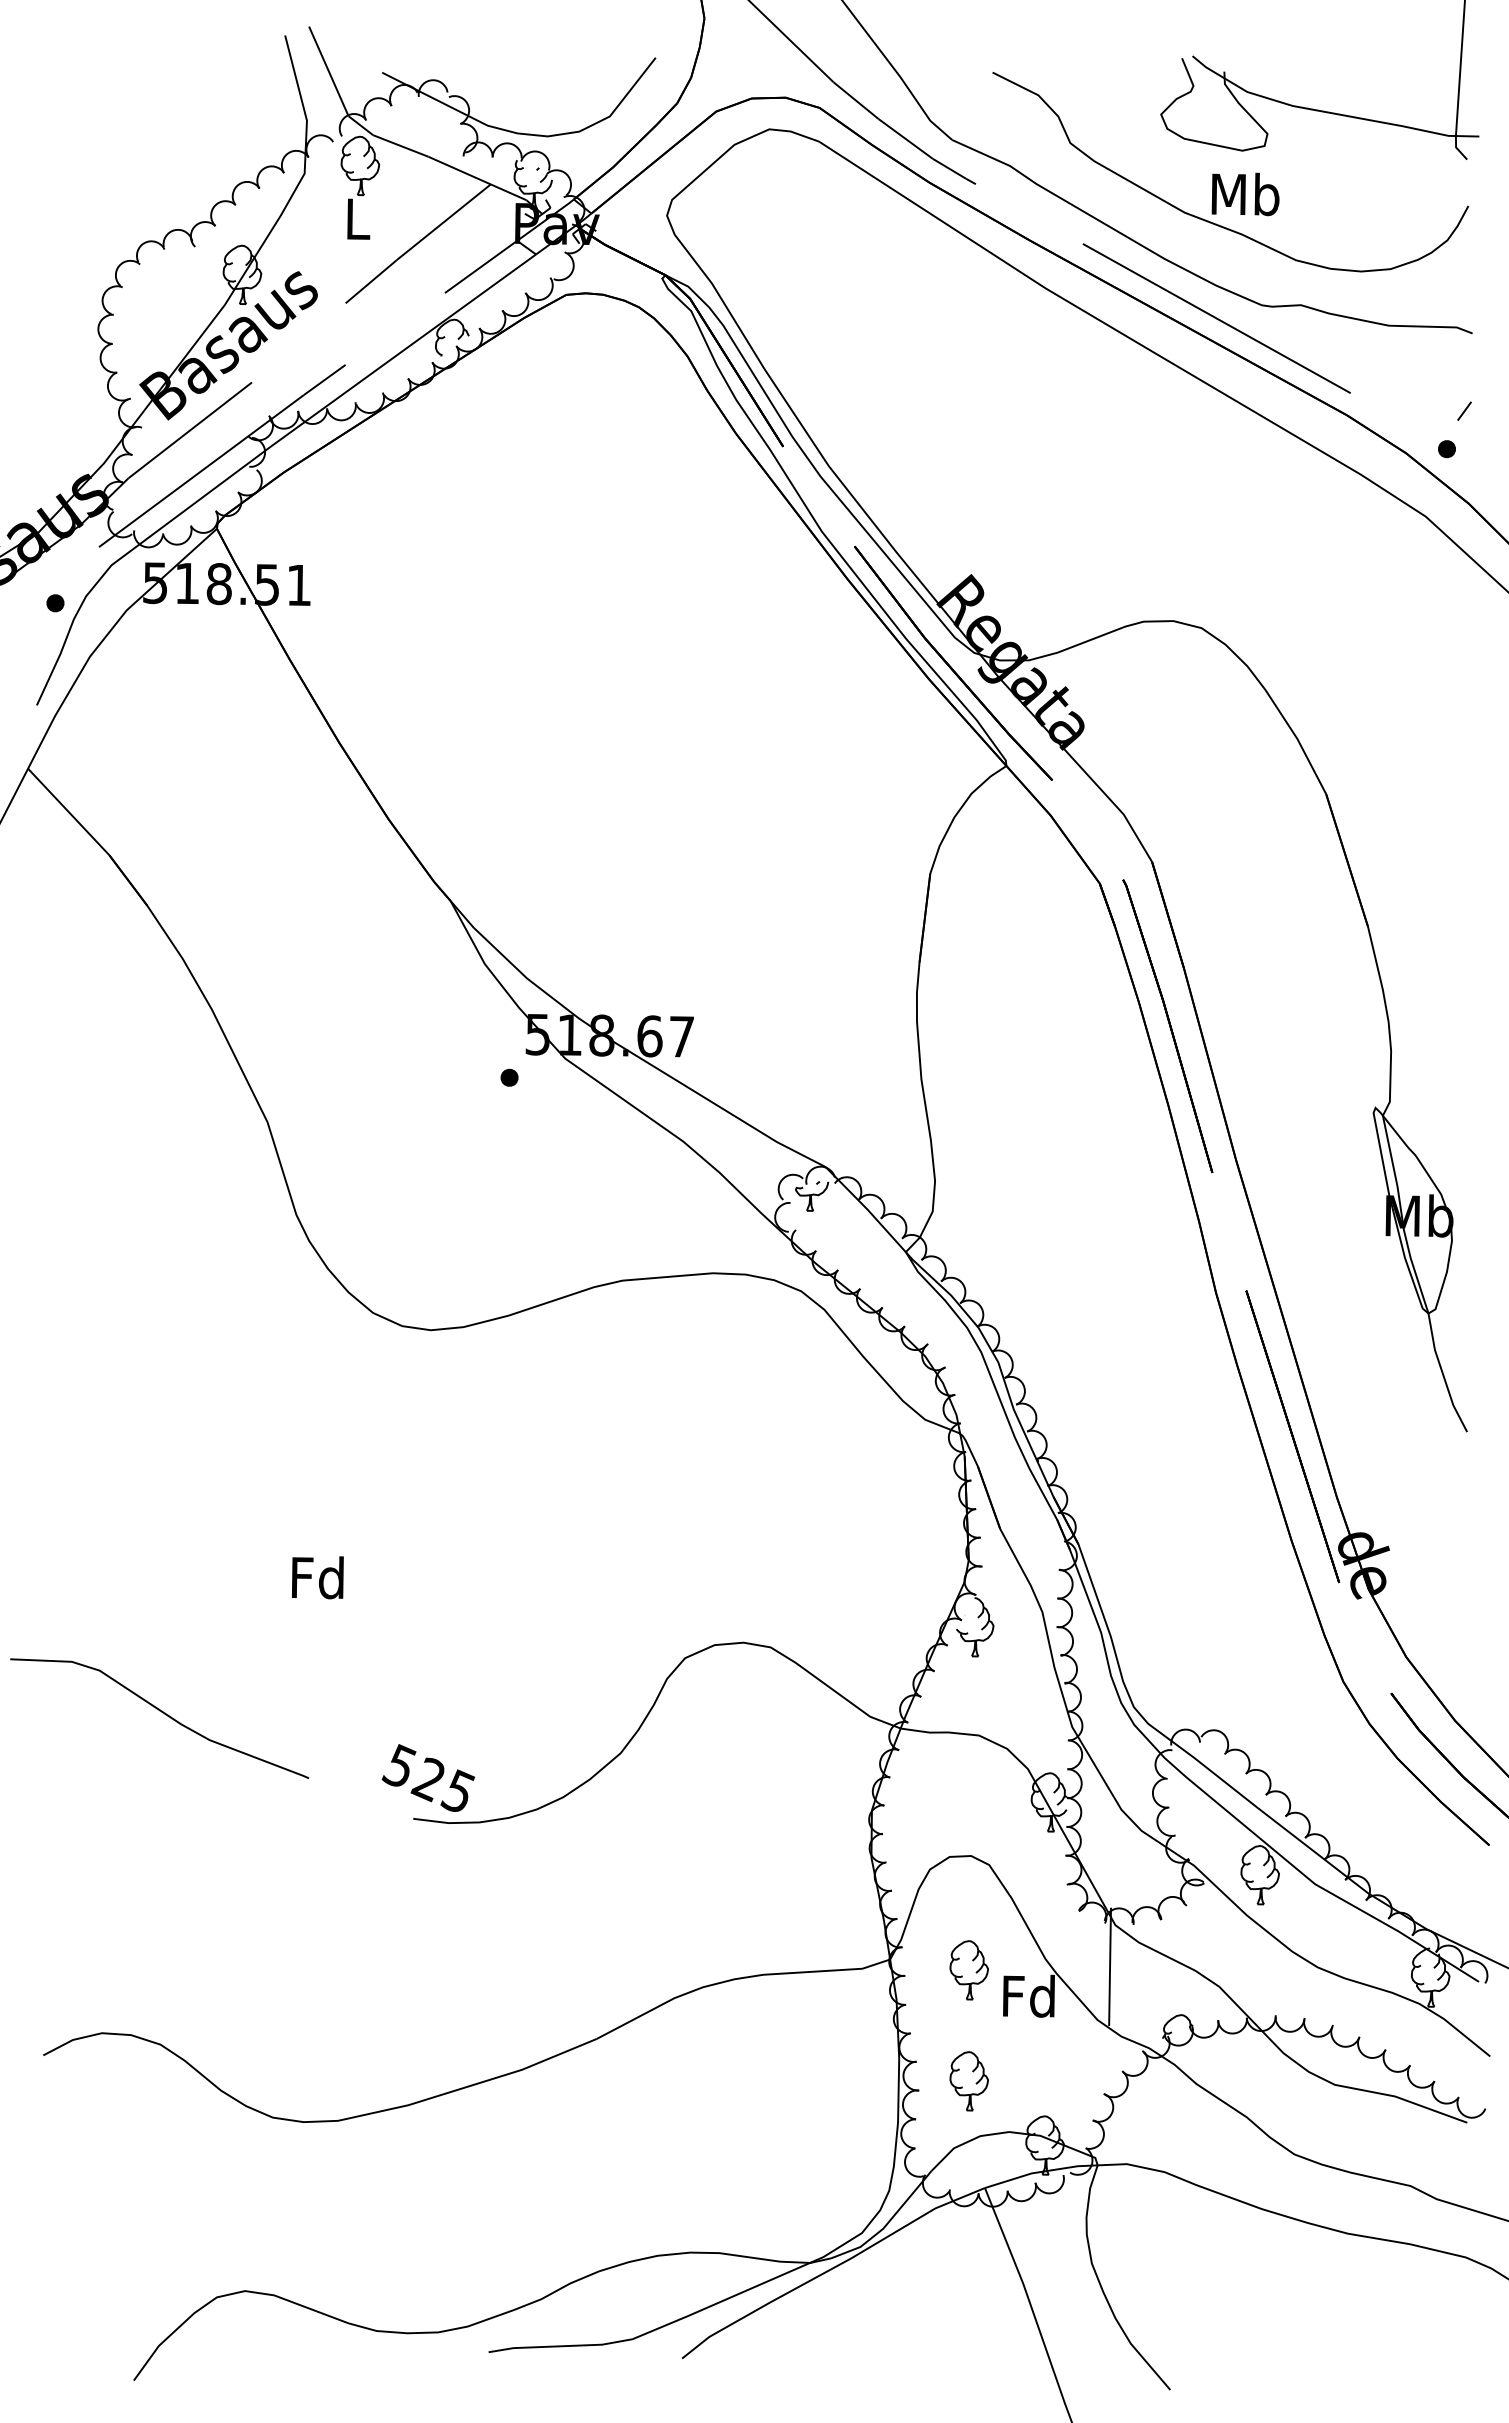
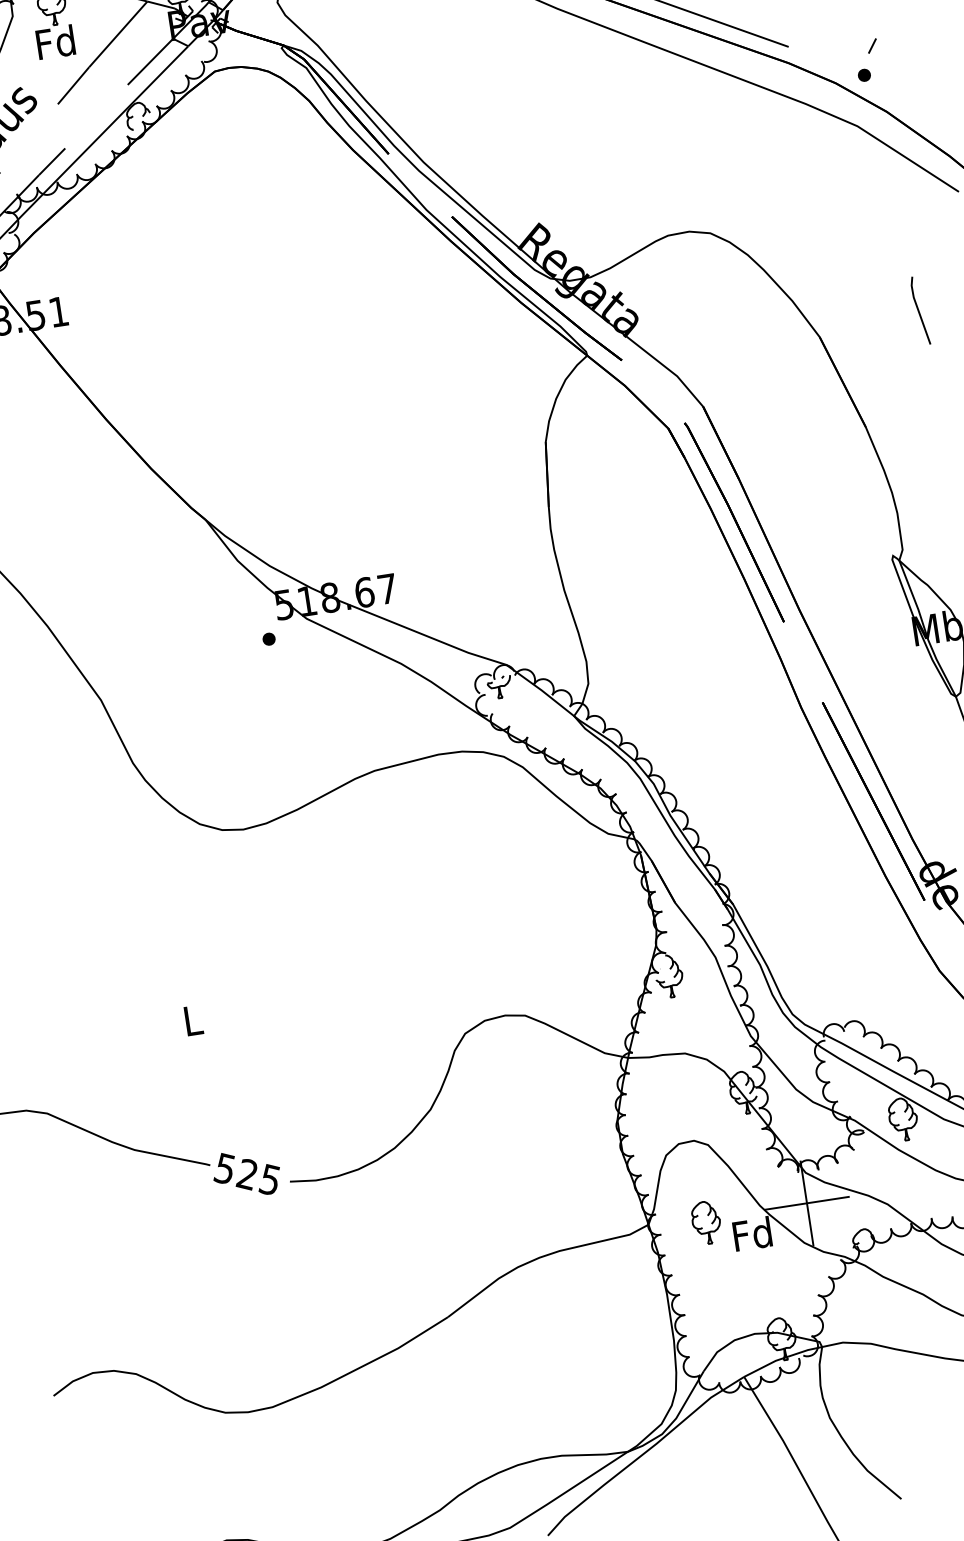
text: (356, 218) -> (55, 42), L -> Fd
line: (1467, 781) -> (919, 310), added
text: (317, 1577) -> (192, 1020), Fd -> L
text: (428, 1777) -> (246, 1173), moved
line: (1109, 1966) -> (806, 1203), added
part: (968, 2081) -> (719, 1302), removed

